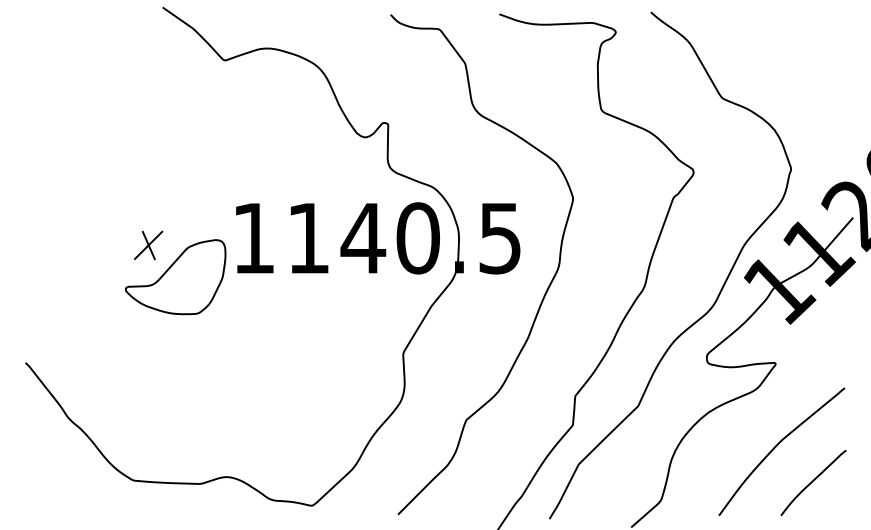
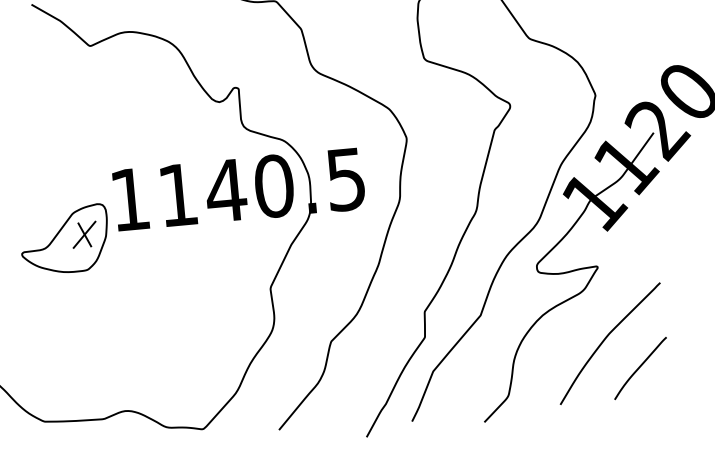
part: (148, 245) -> (84, 234), moved

